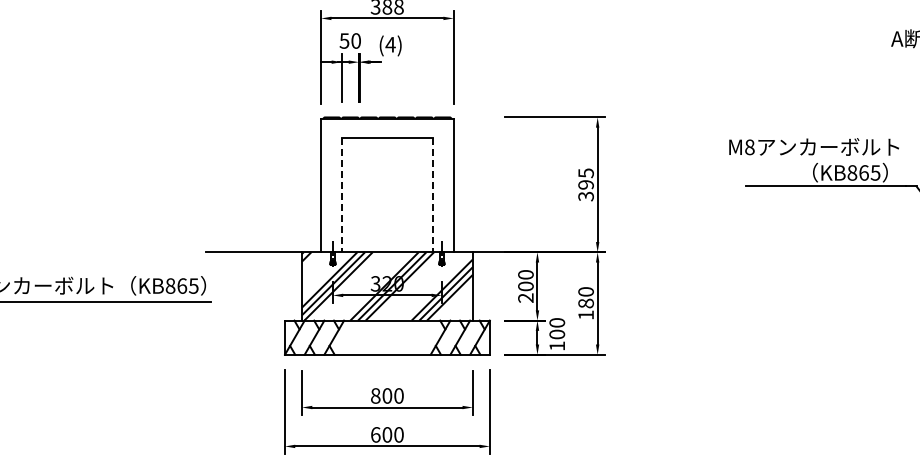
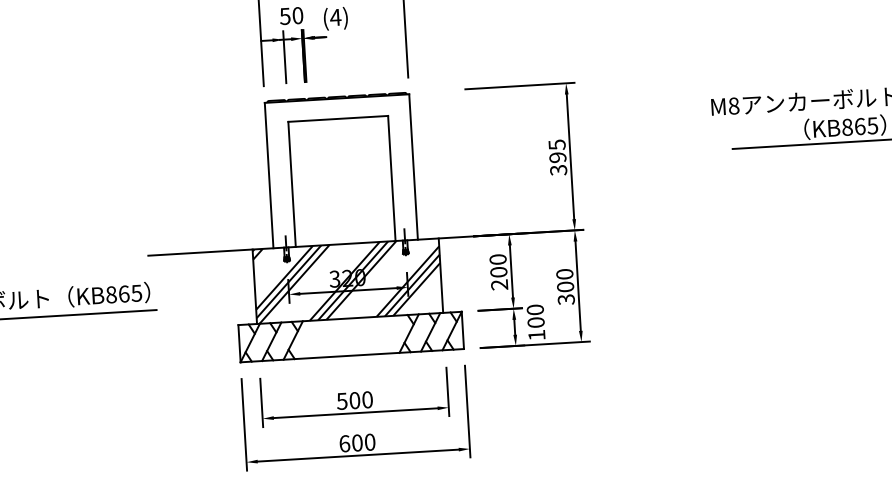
line: (341, 195) -> (291, 185), dashed -> solid
line: (433, 195) -> (392, 179), dashed -> solid
text: (585, 309) -> (565, 293), 180 -> 300
text: (375, 395) -> (341, 400), 800 -> 500

